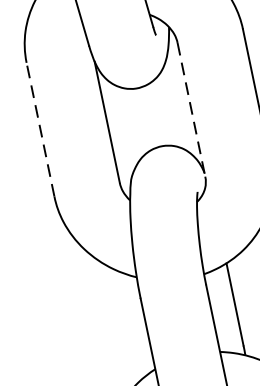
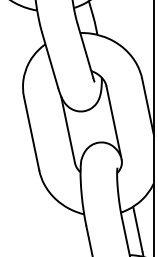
line: (192, 110) -> (114, 123), dashed -> solid
line: (40, 129) -> (31, 133), dashed -> solid

